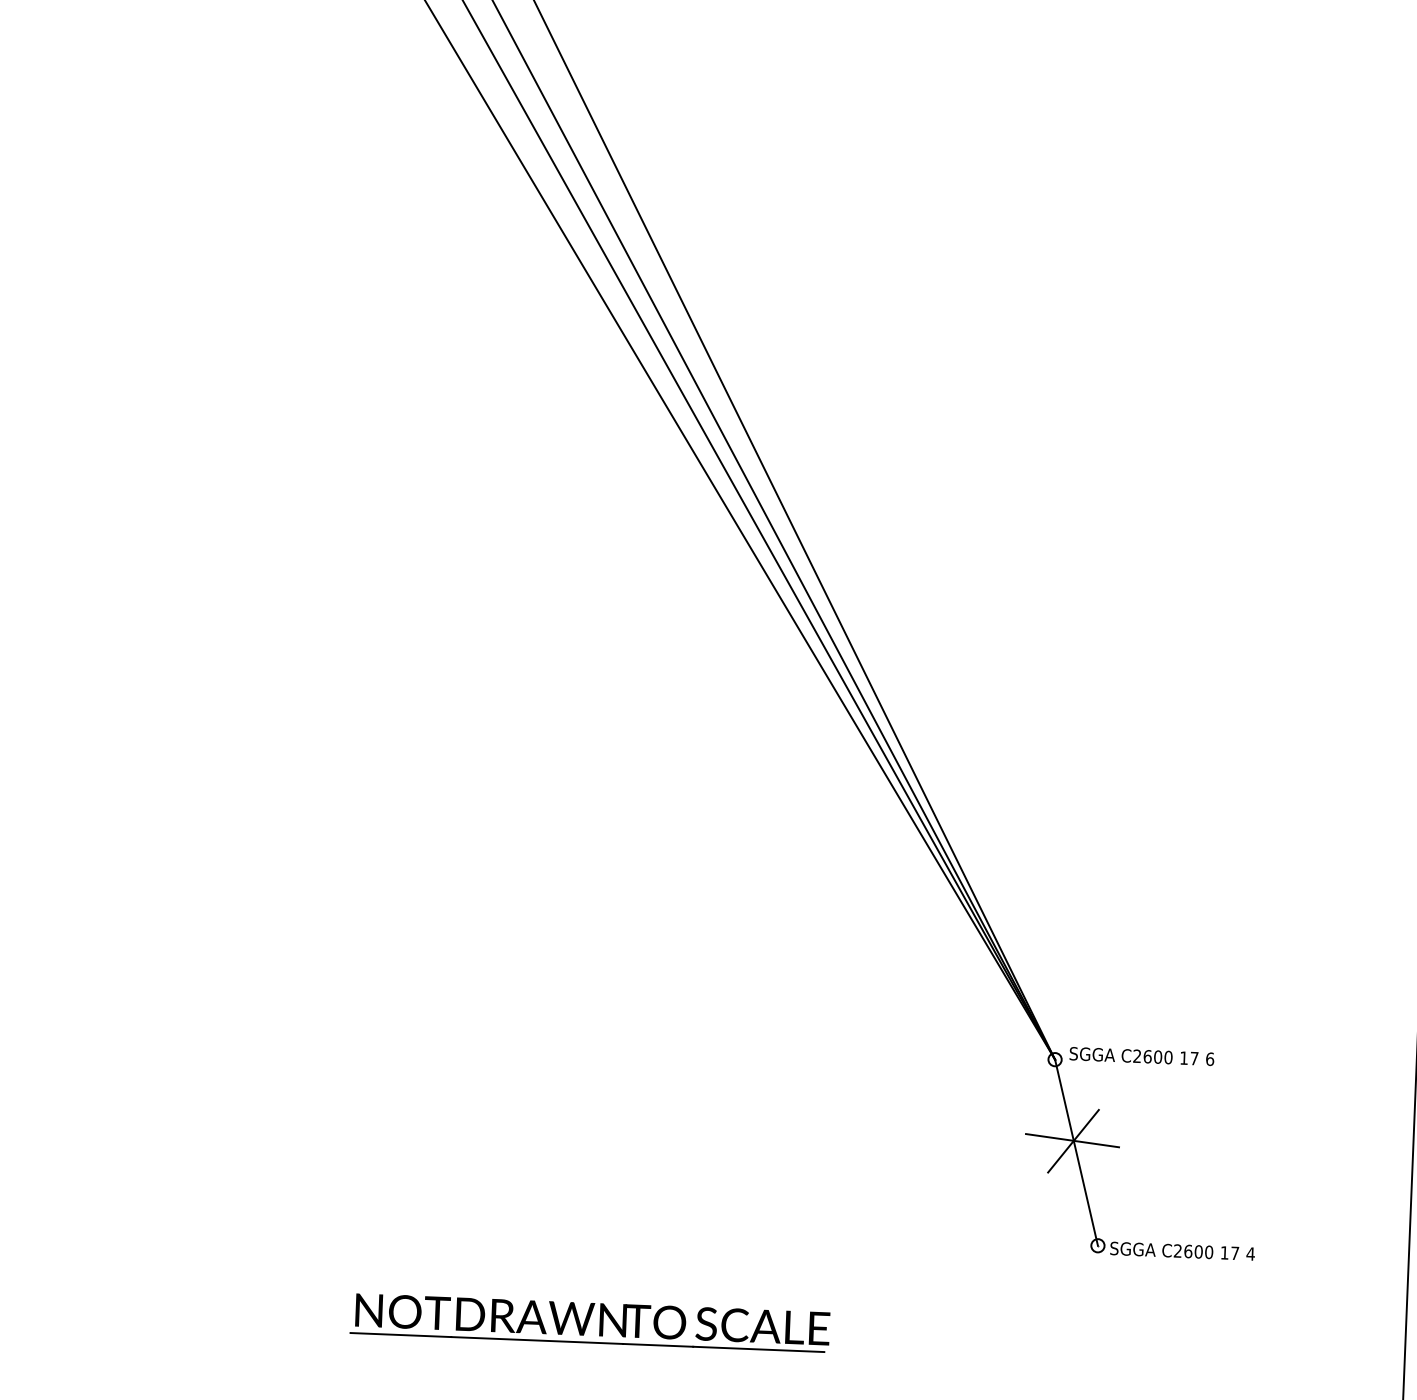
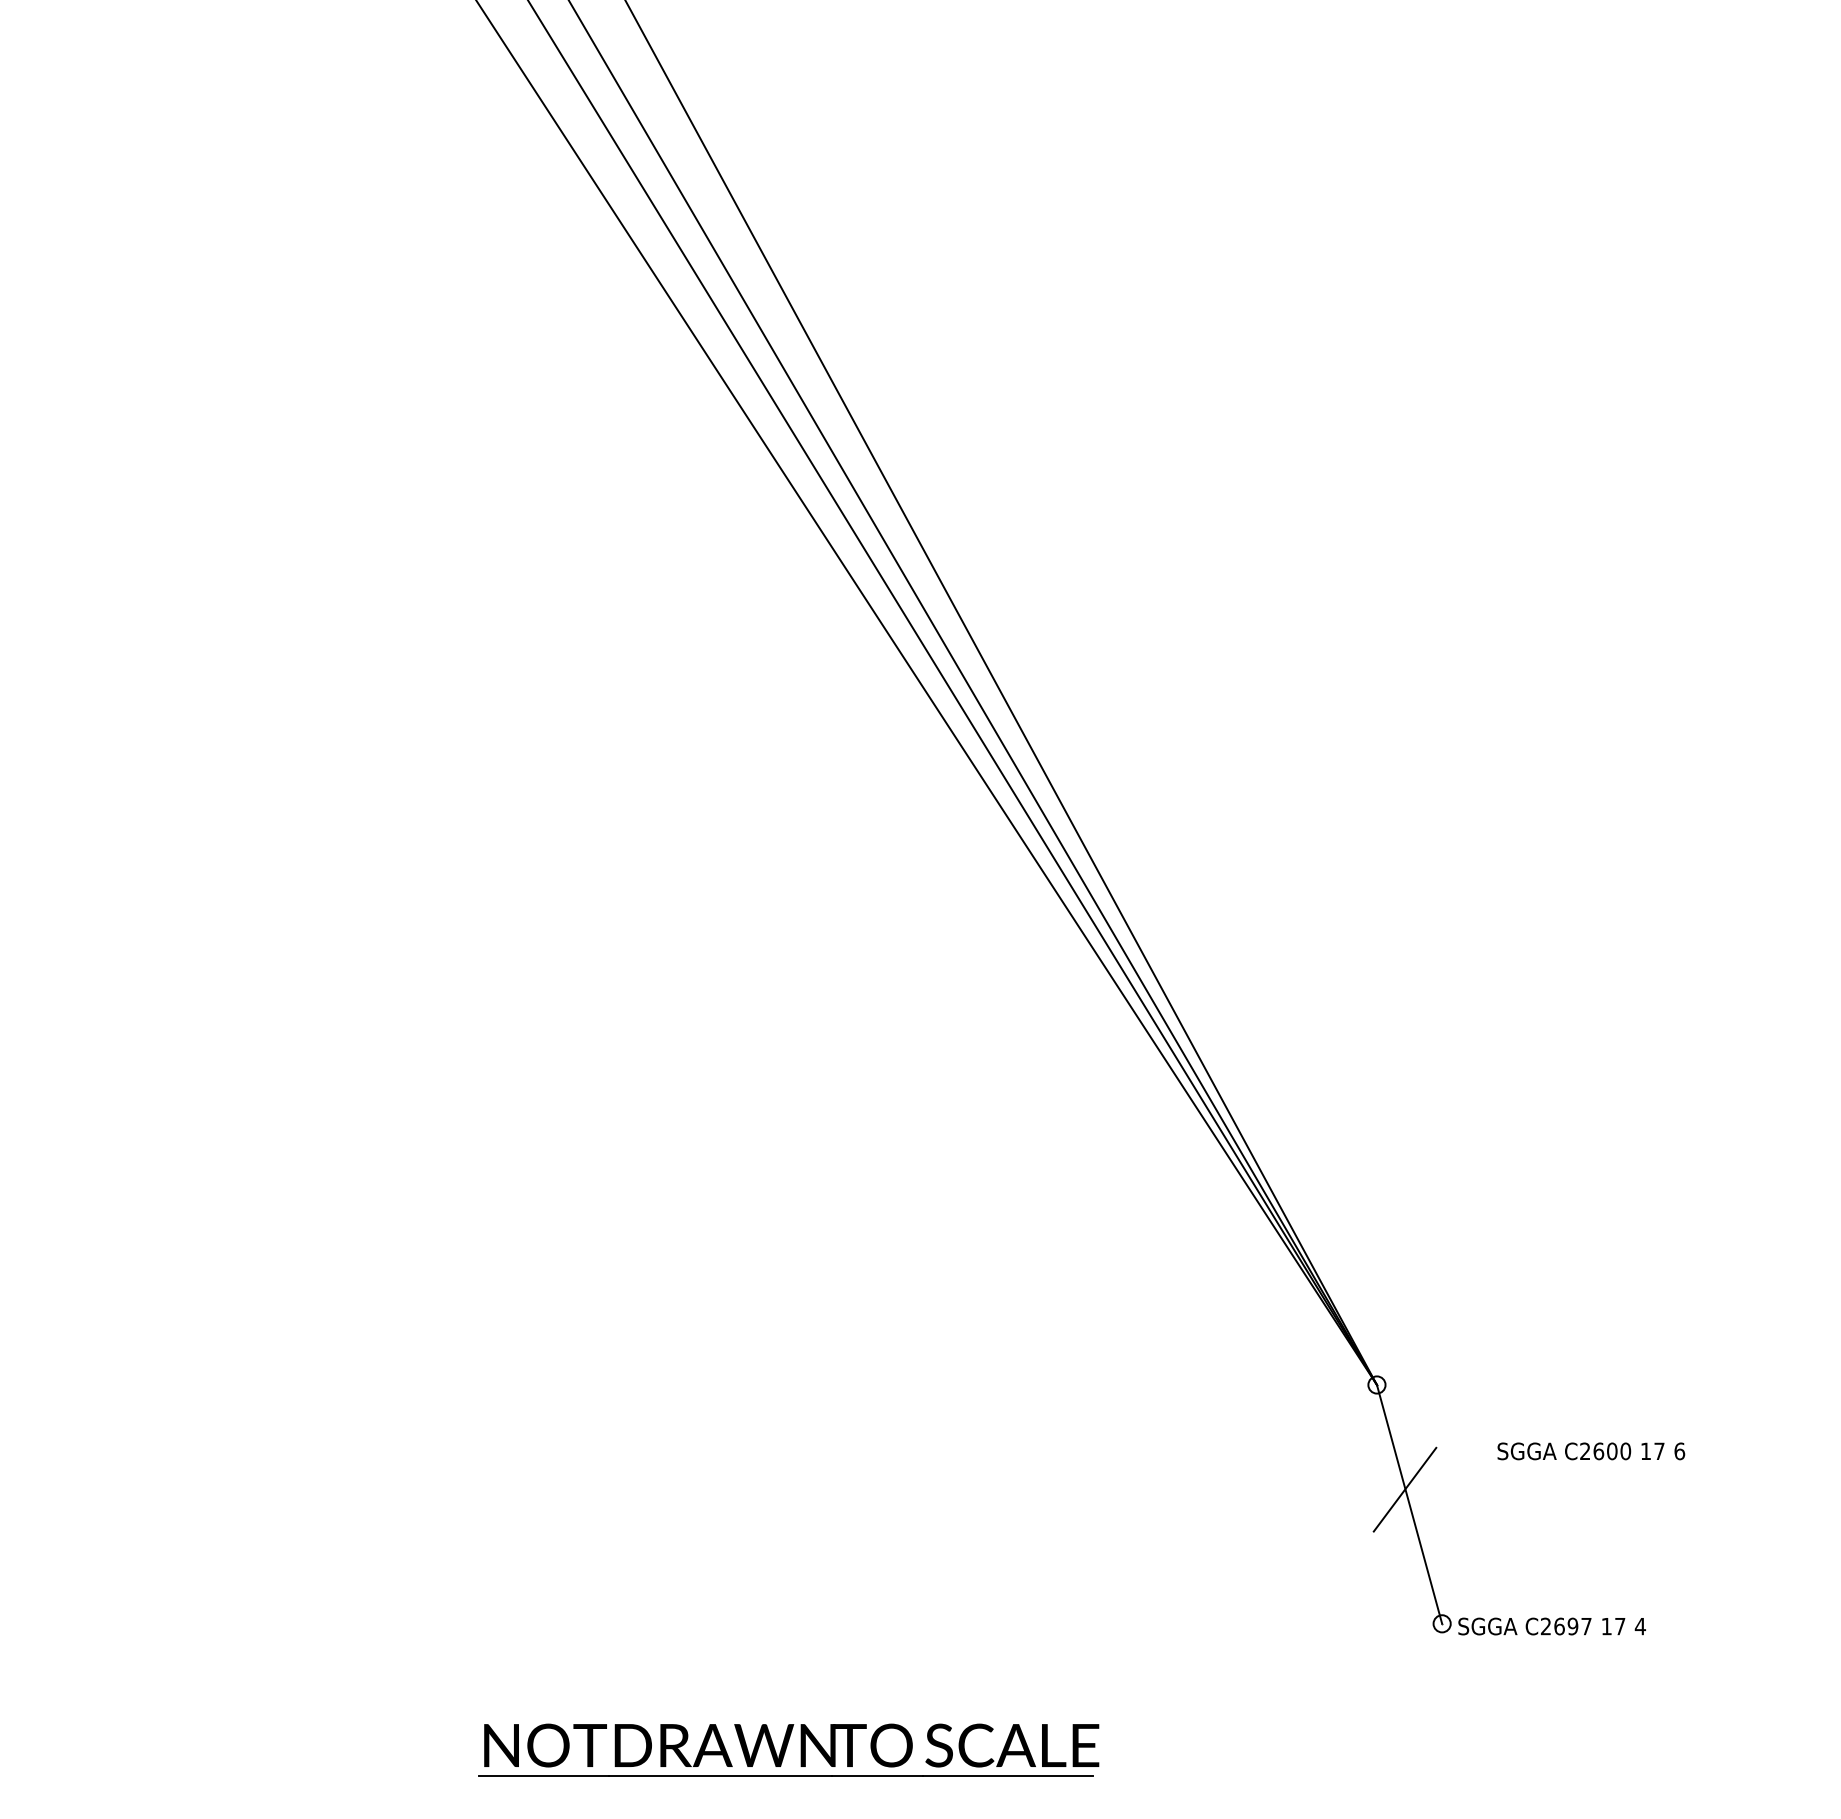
text: (1142, 1056) -> (1591, 1451), moved
line: (1072, 1140) -> (1403, 1488), removed
text: (1203, 1252) -> (1579, 1626), C2600 -> C2697

